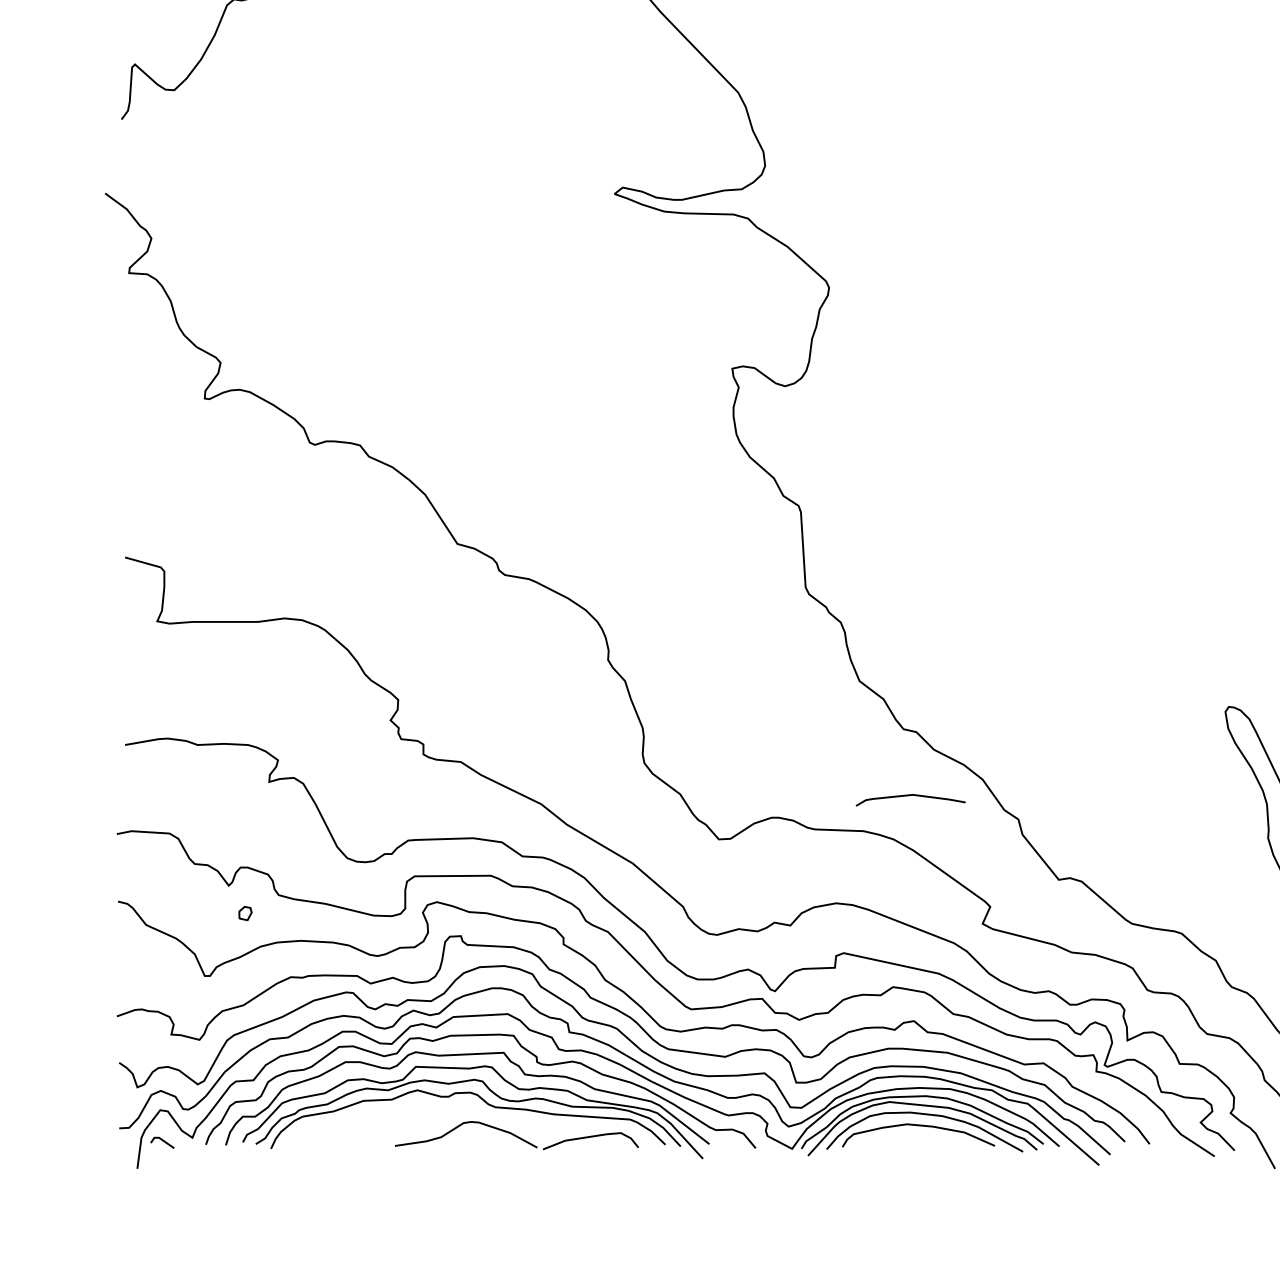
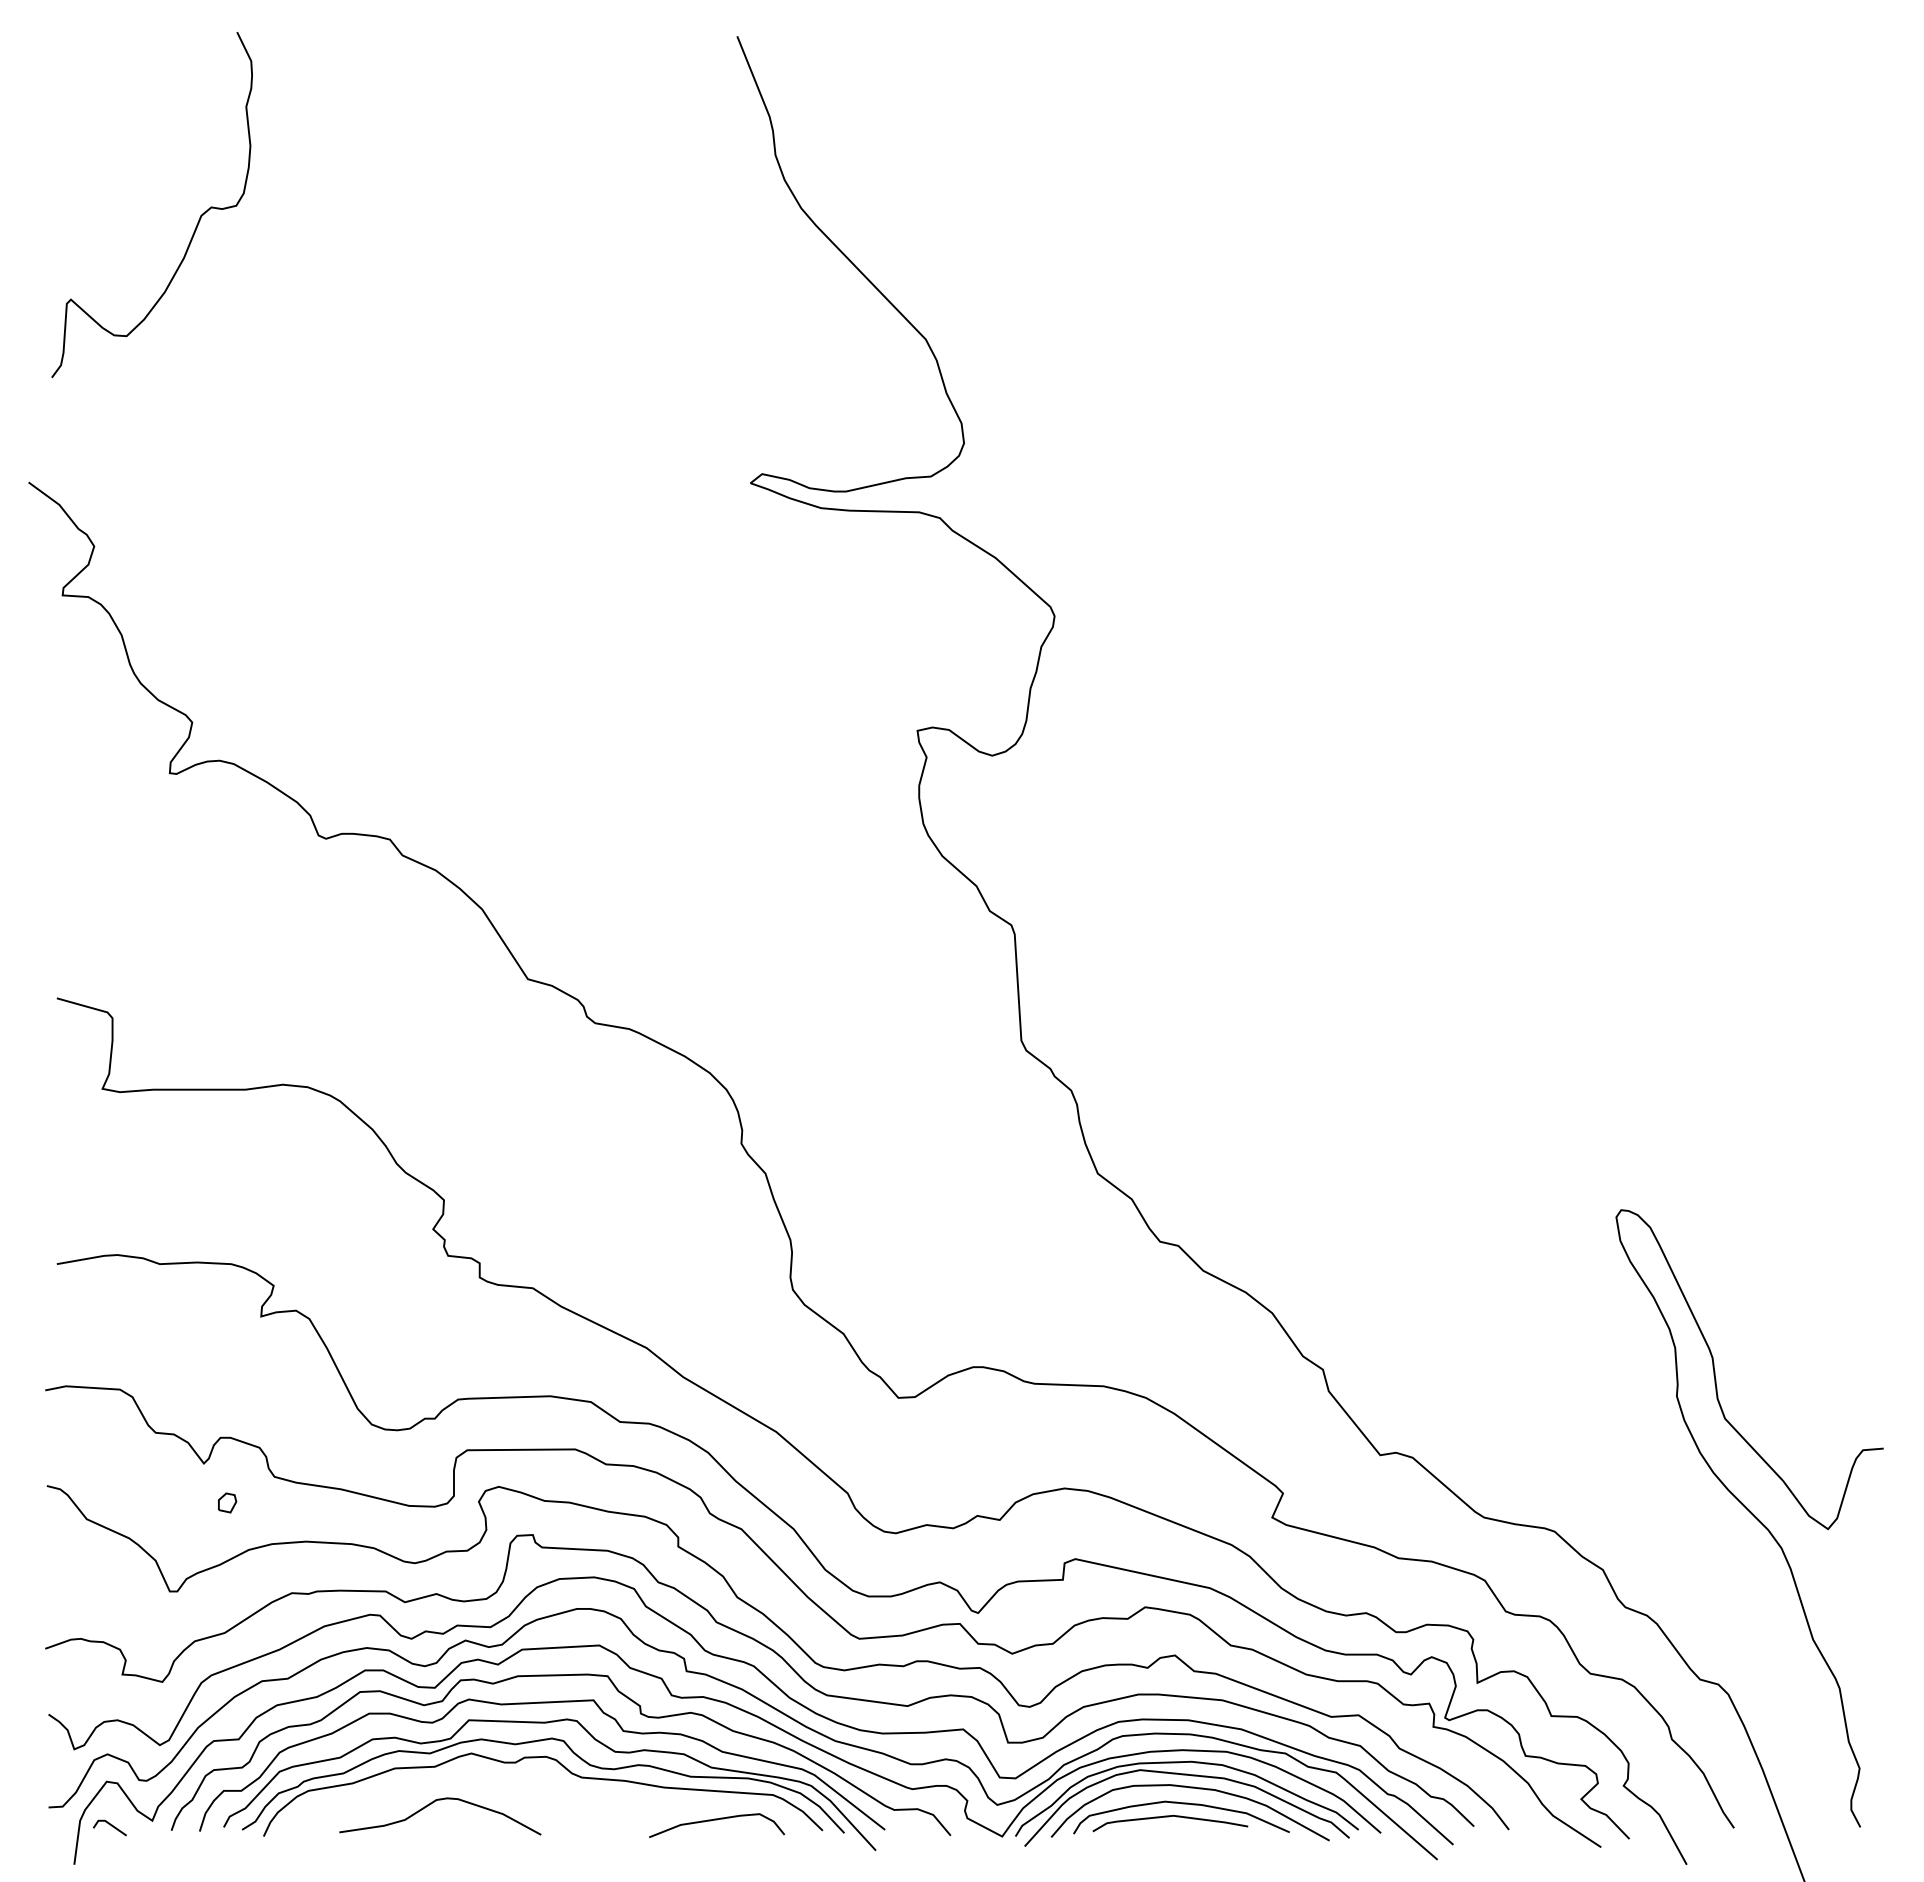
curve: (910, 796) -> (1169, 1817), moved
curve: (459, 1126) -> (431, 1804), moved

